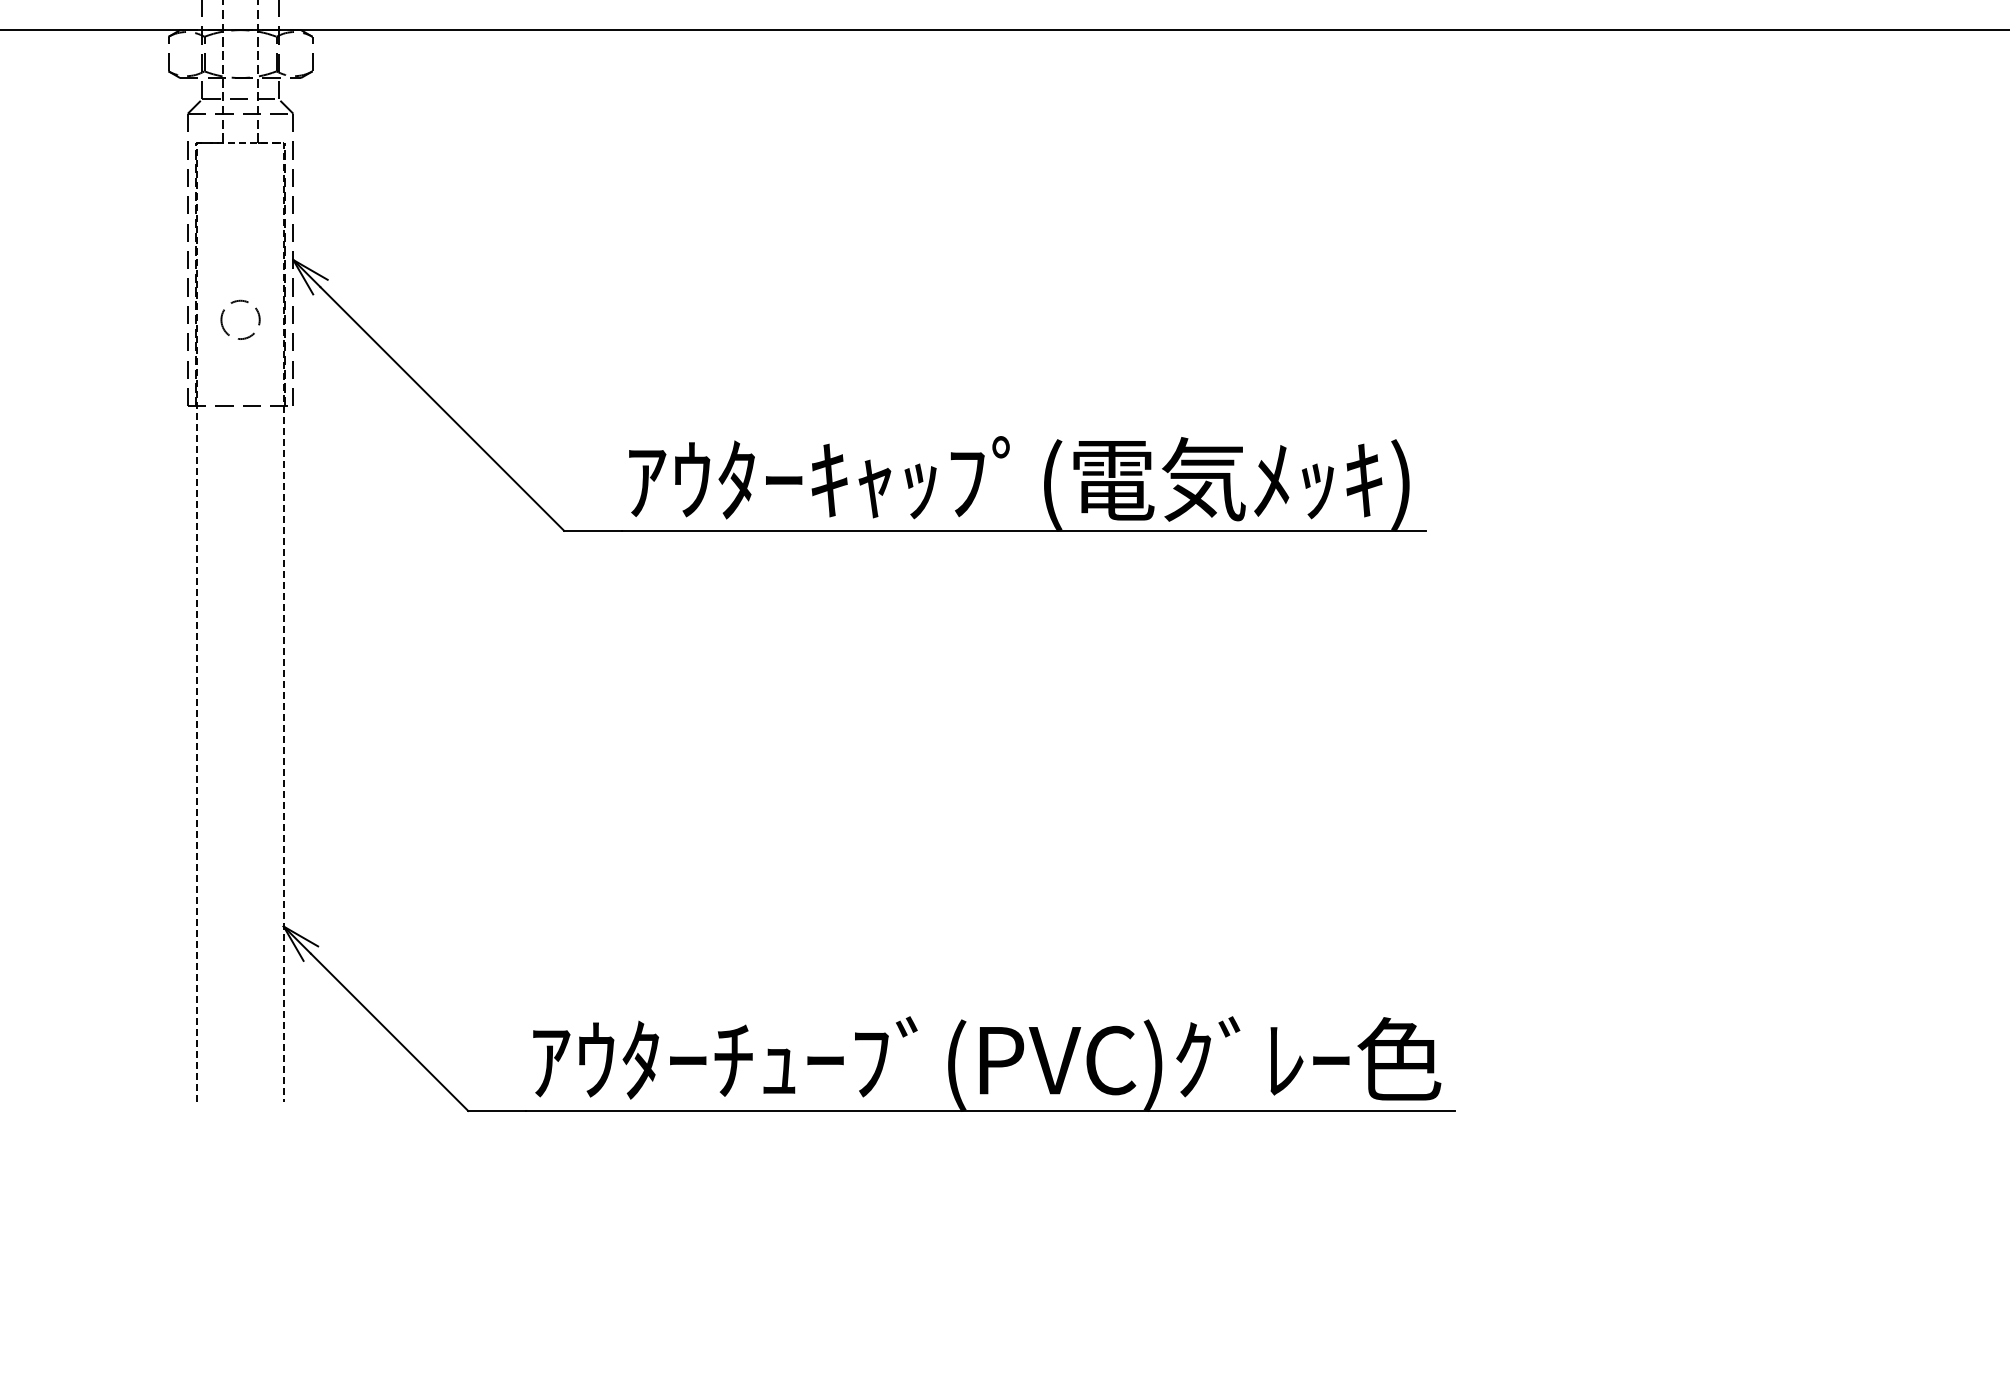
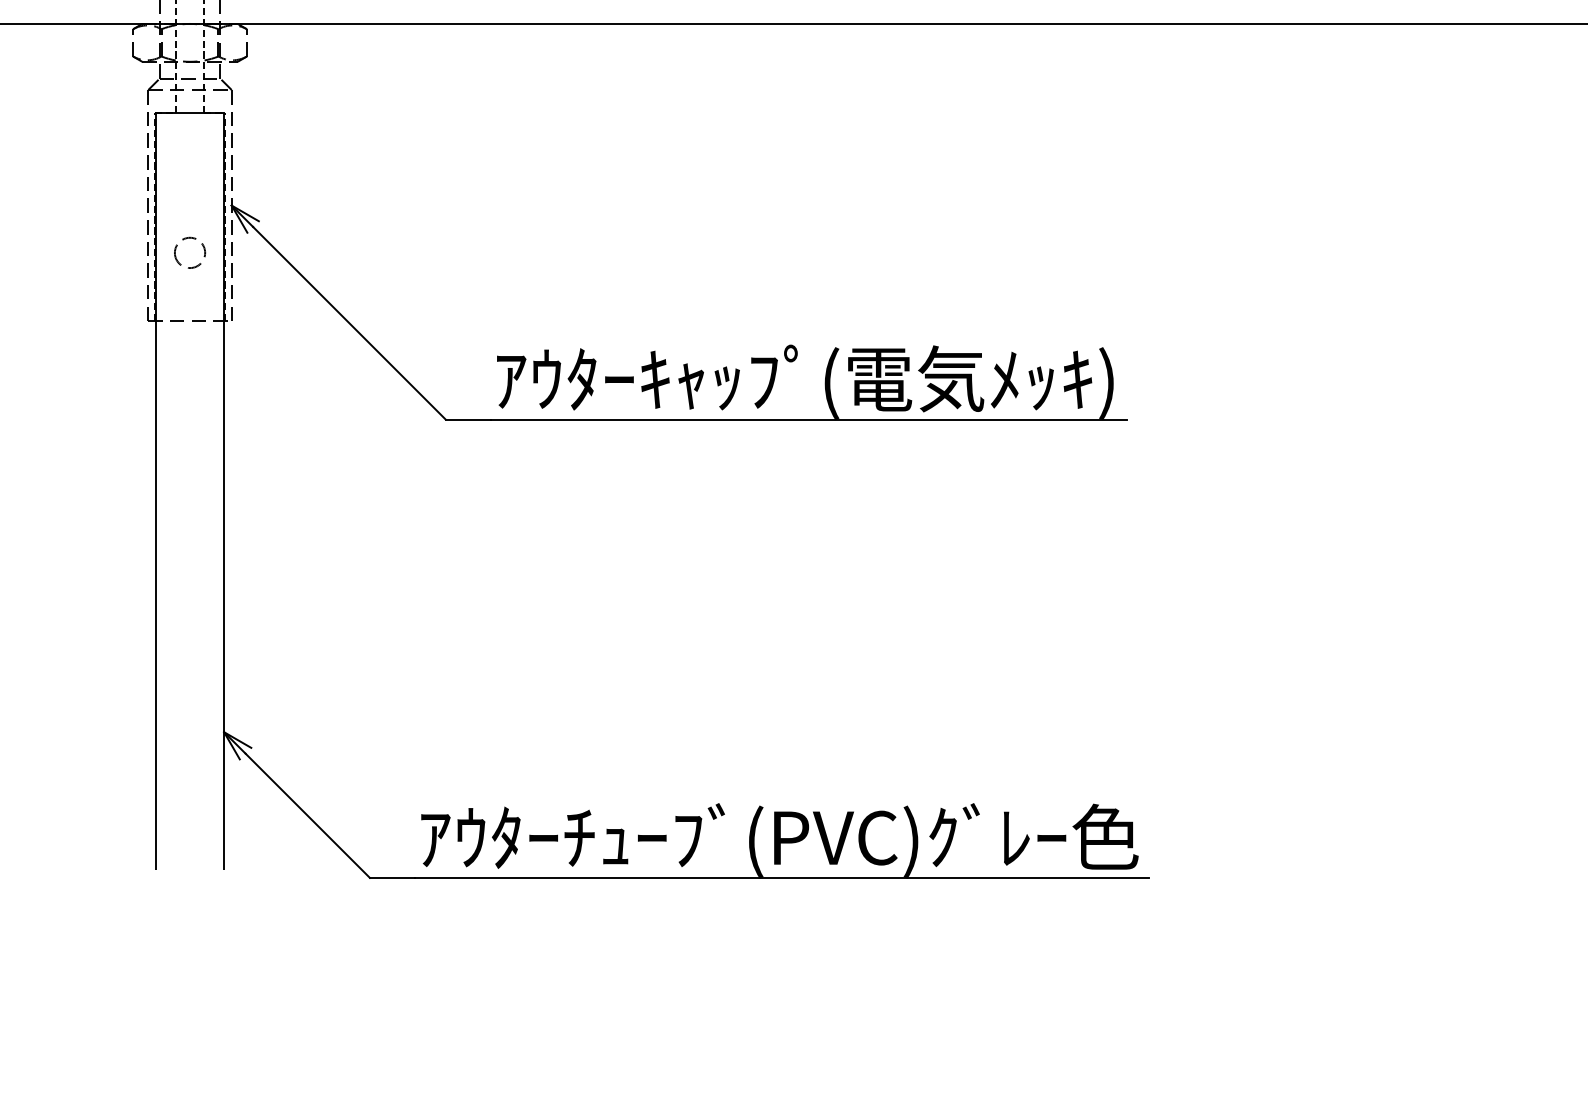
line: (241, 142) -> (190, 112), dashed -> solid

